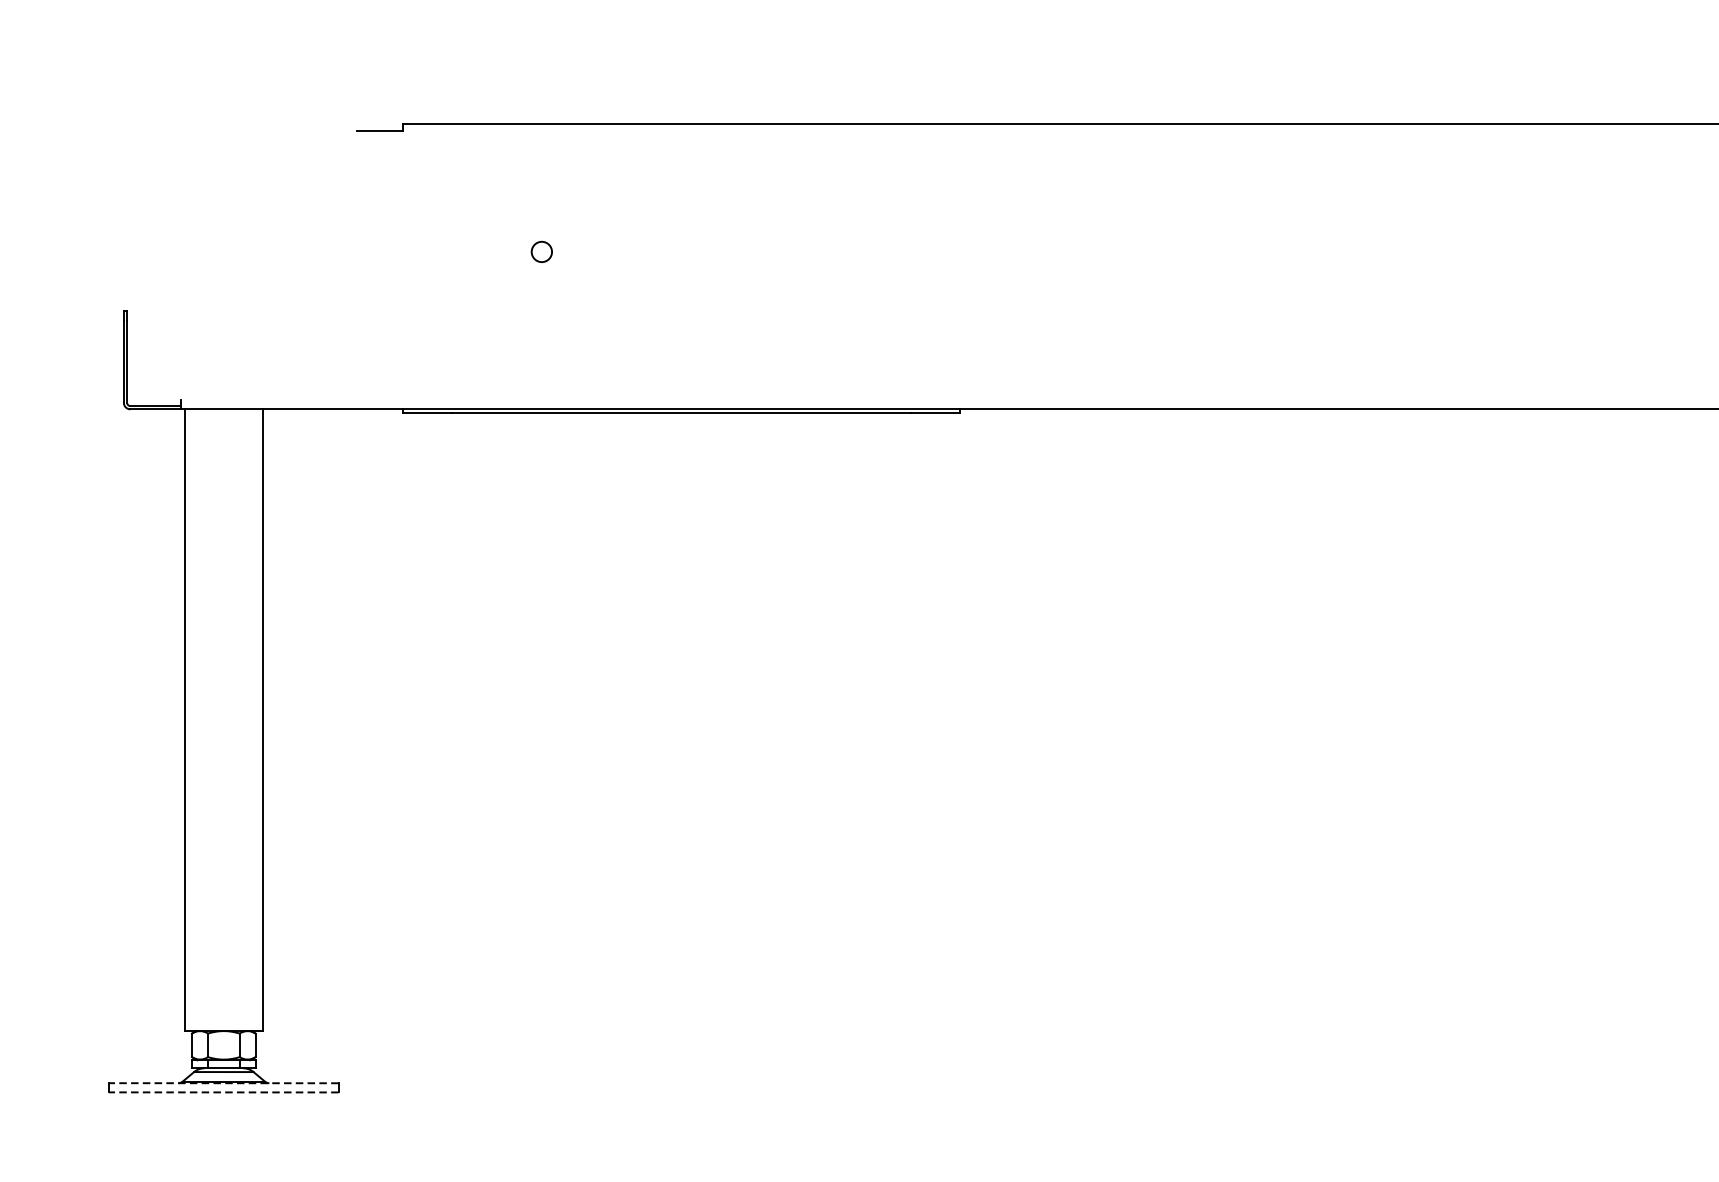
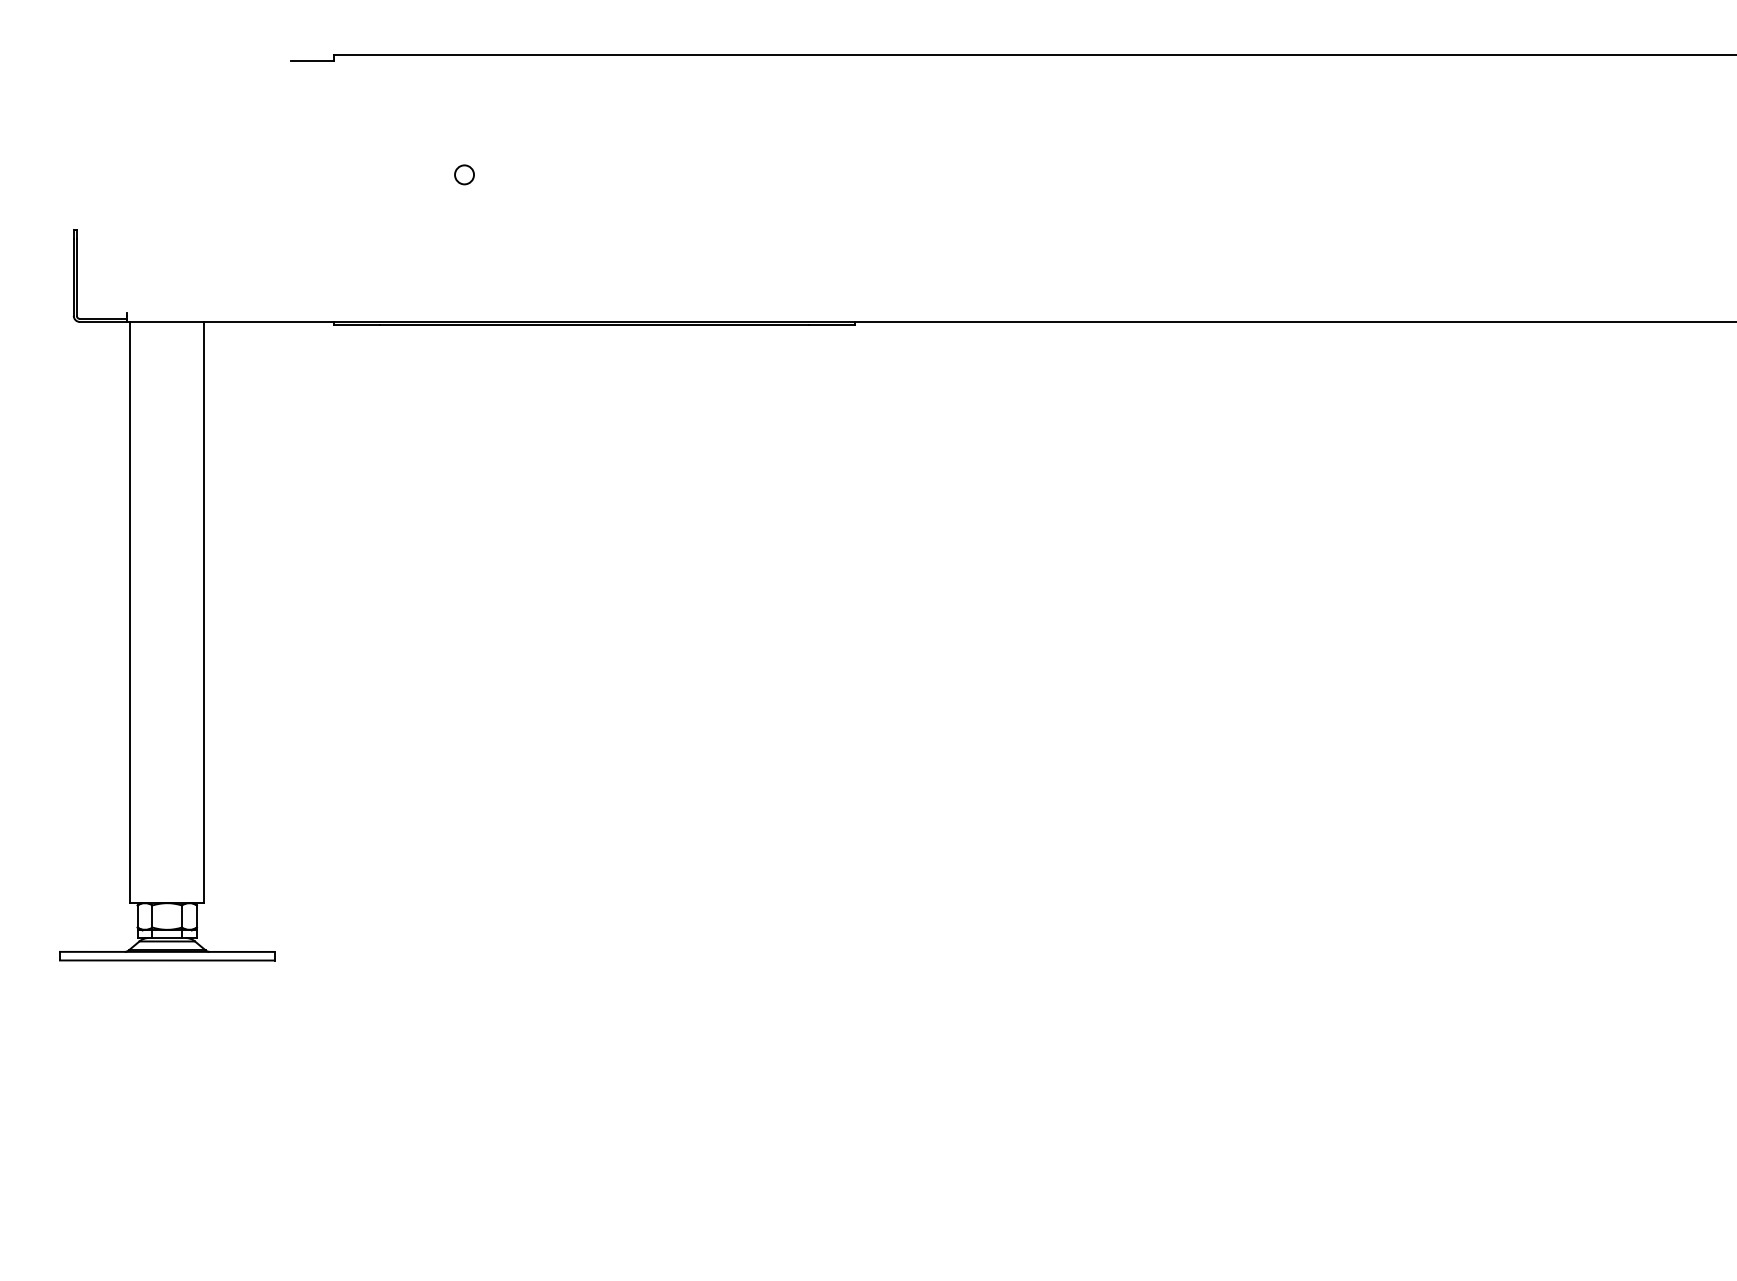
line: (223, 1082) -> (166, 951), dashed -> solid
line: (223, 1092) -> (166, 960), dashed -> solid

